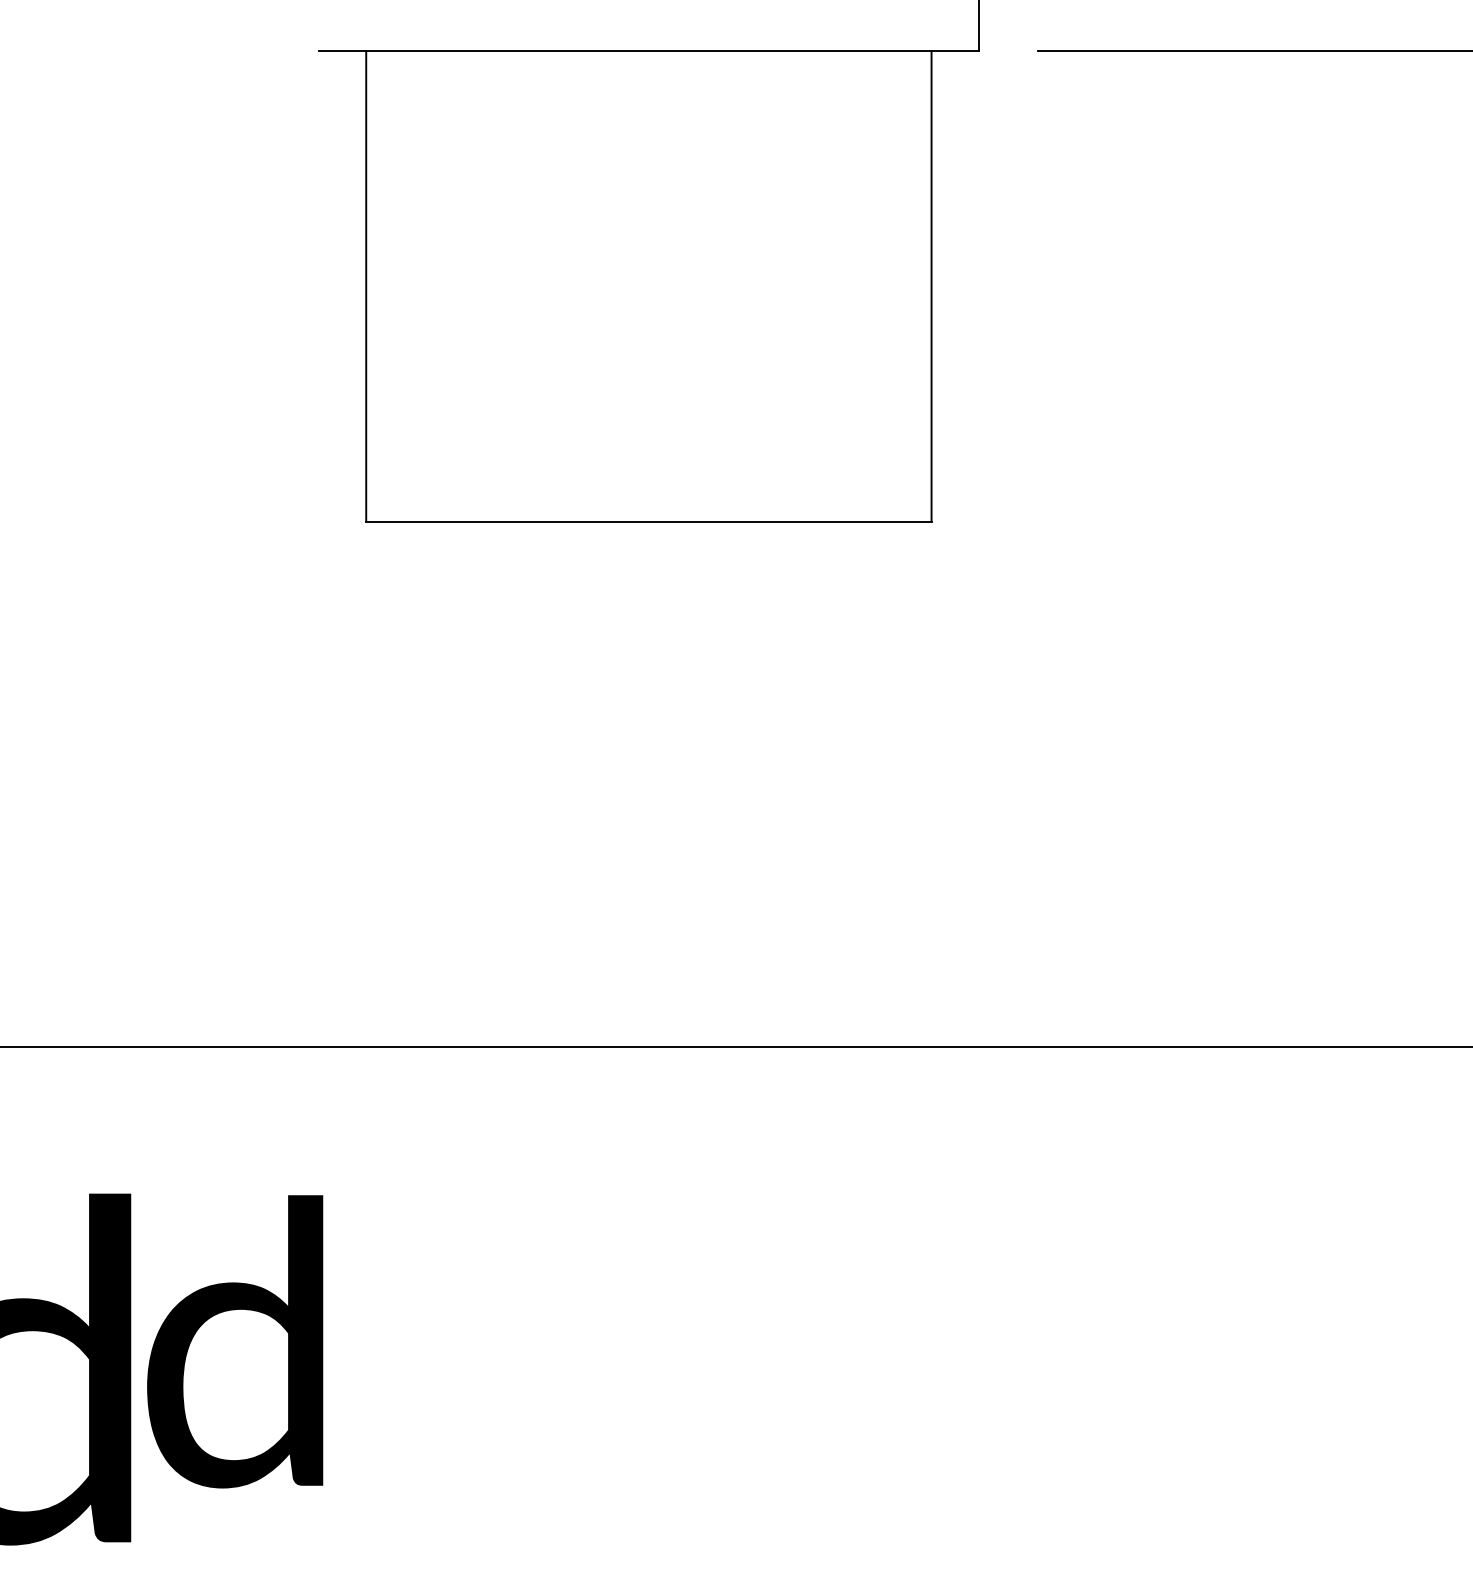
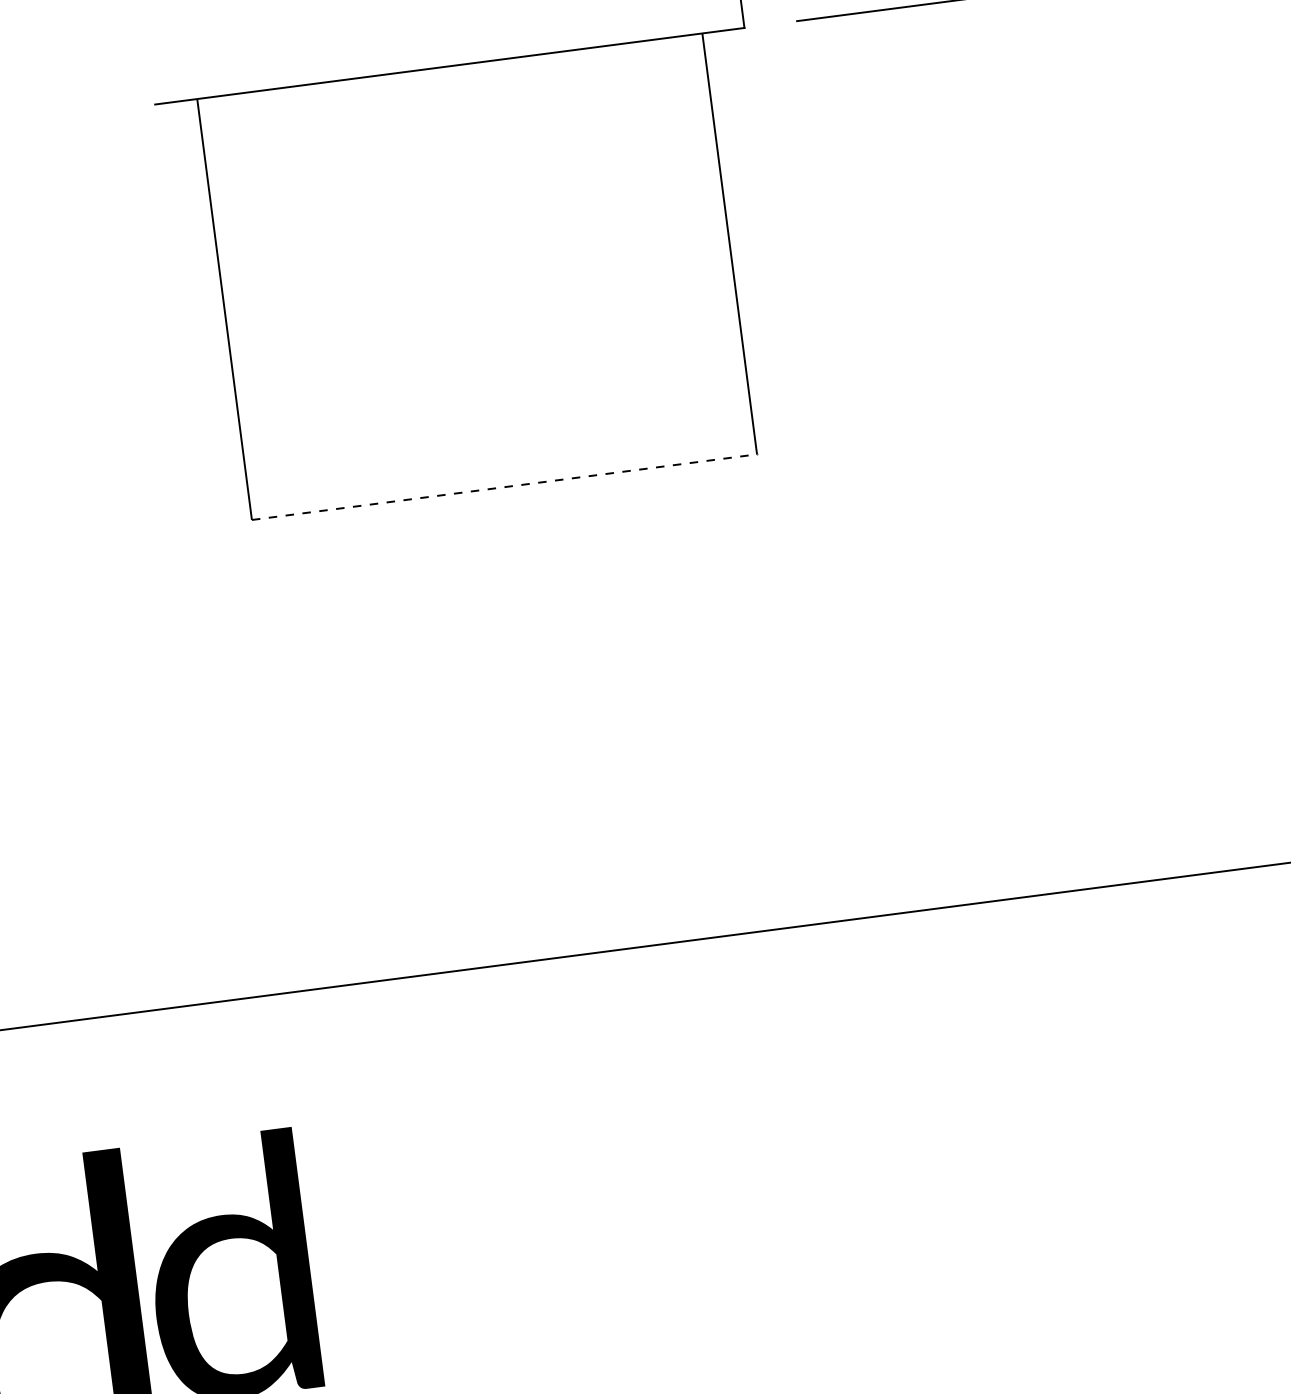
line: (648, 521) -> (504, 487), solid -> dashed

